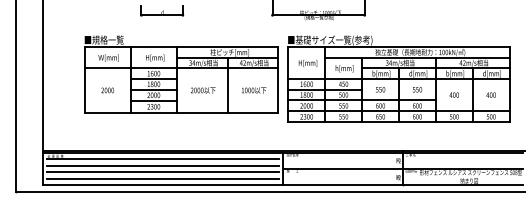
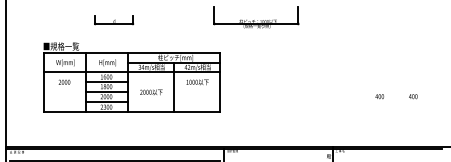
part: (398, 78) -> (329, 81), removed
text: (107, 90) -> (64, 82), moved
text: (254, 90) -> (198, 82), moved
line: (162, 159) -> (114, 155), removed

